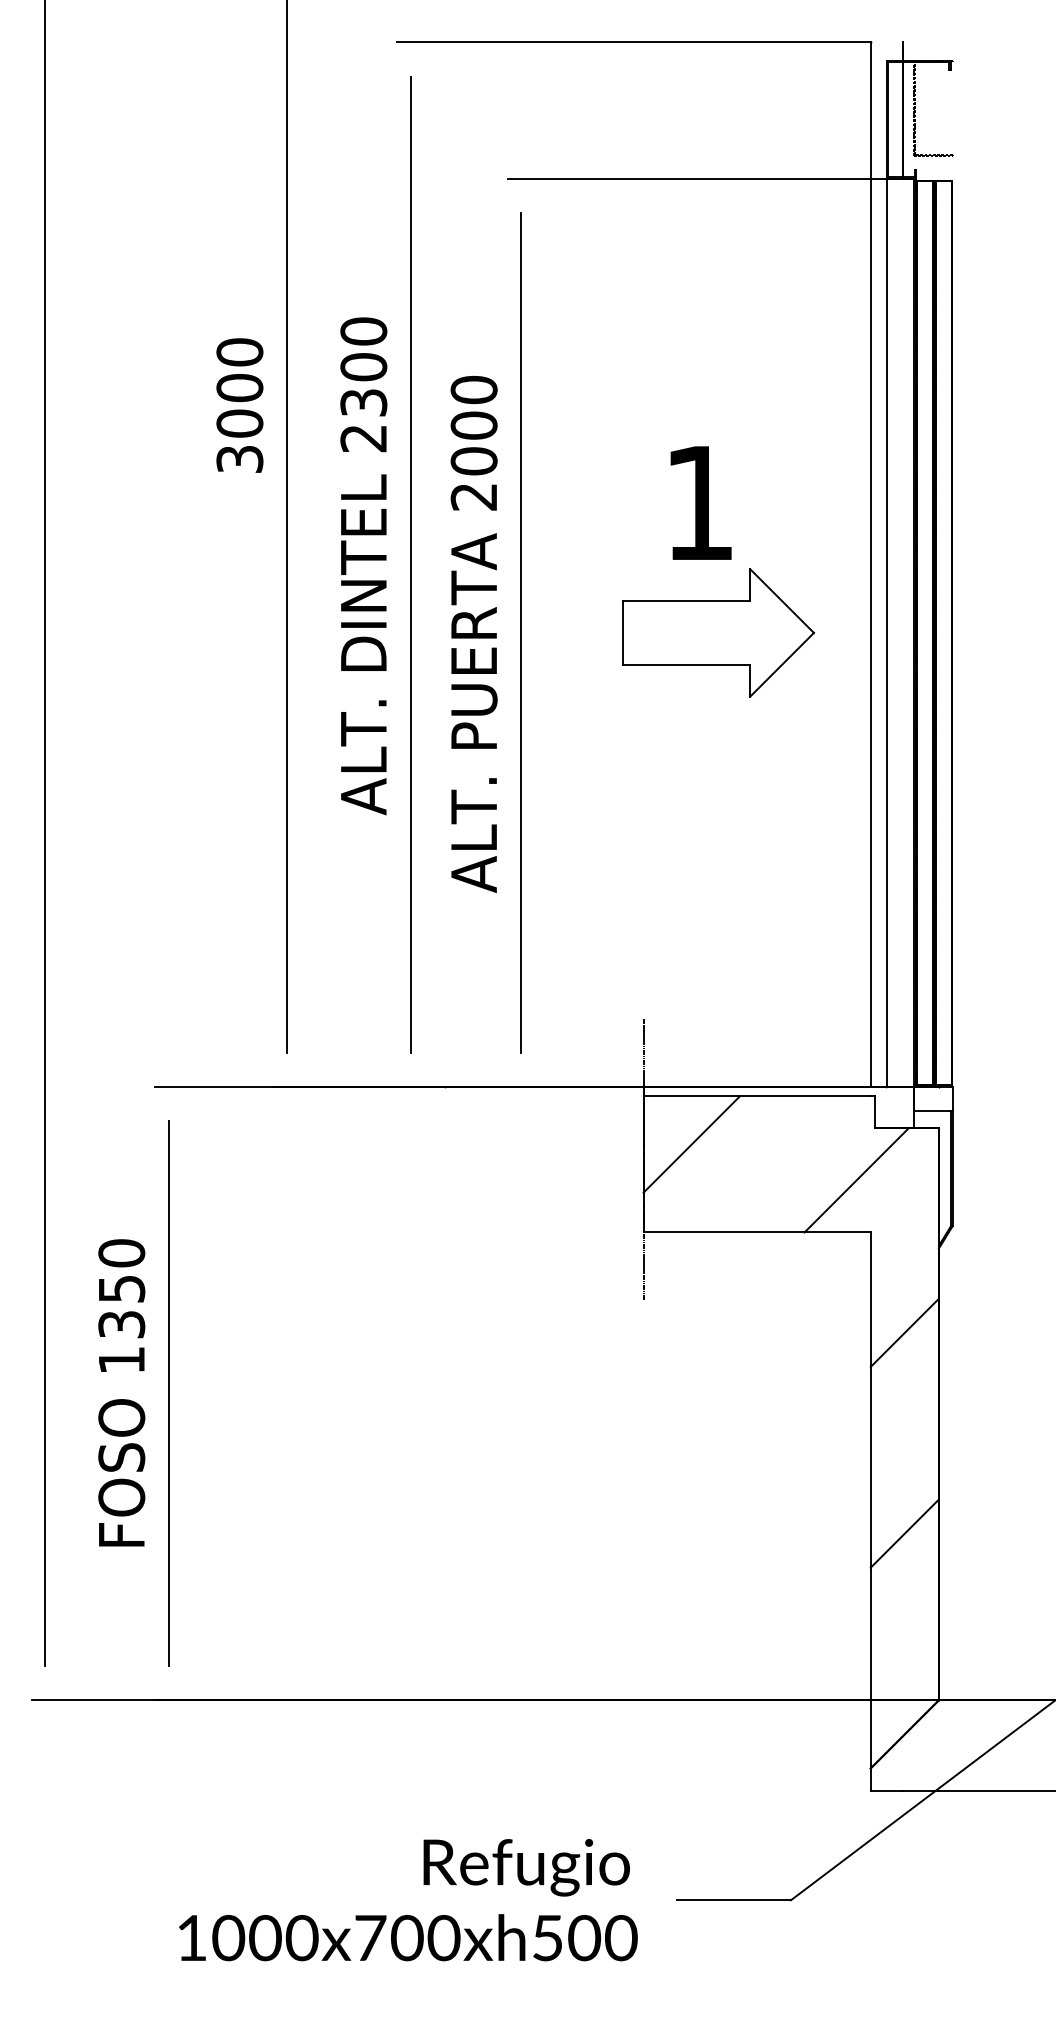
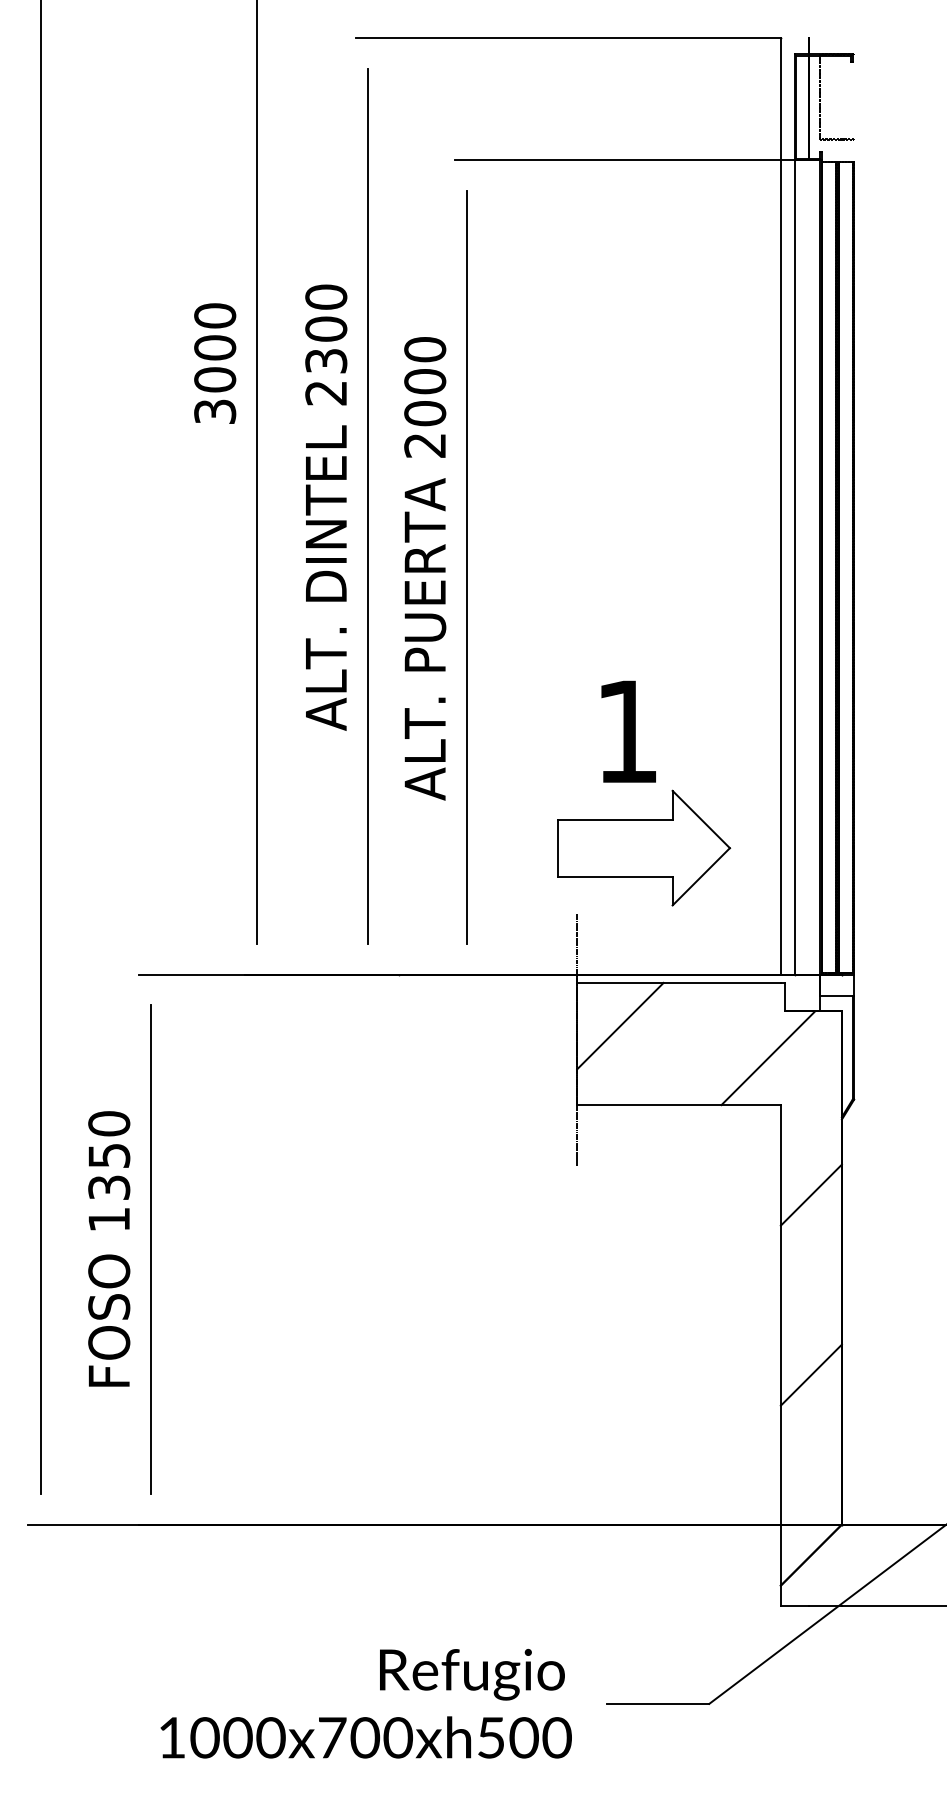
part: (718, 559) -> (644, 782), moved

